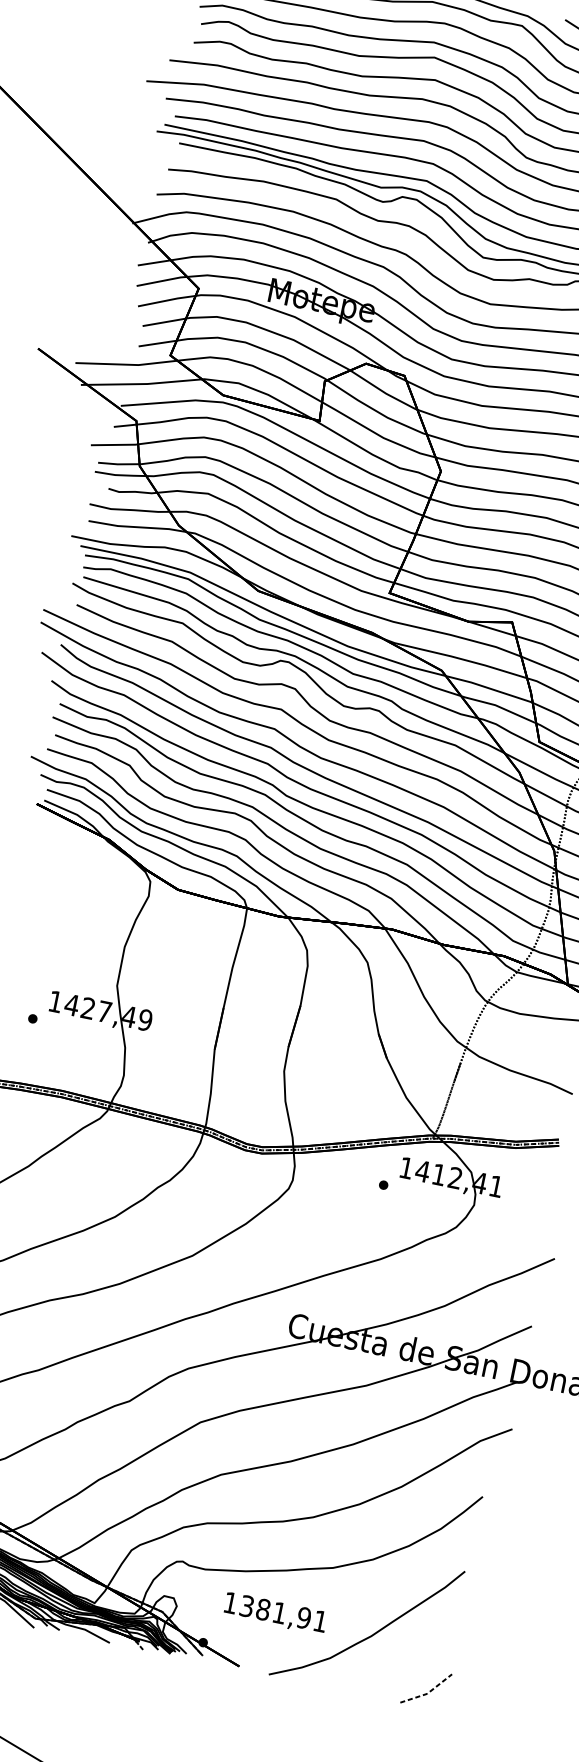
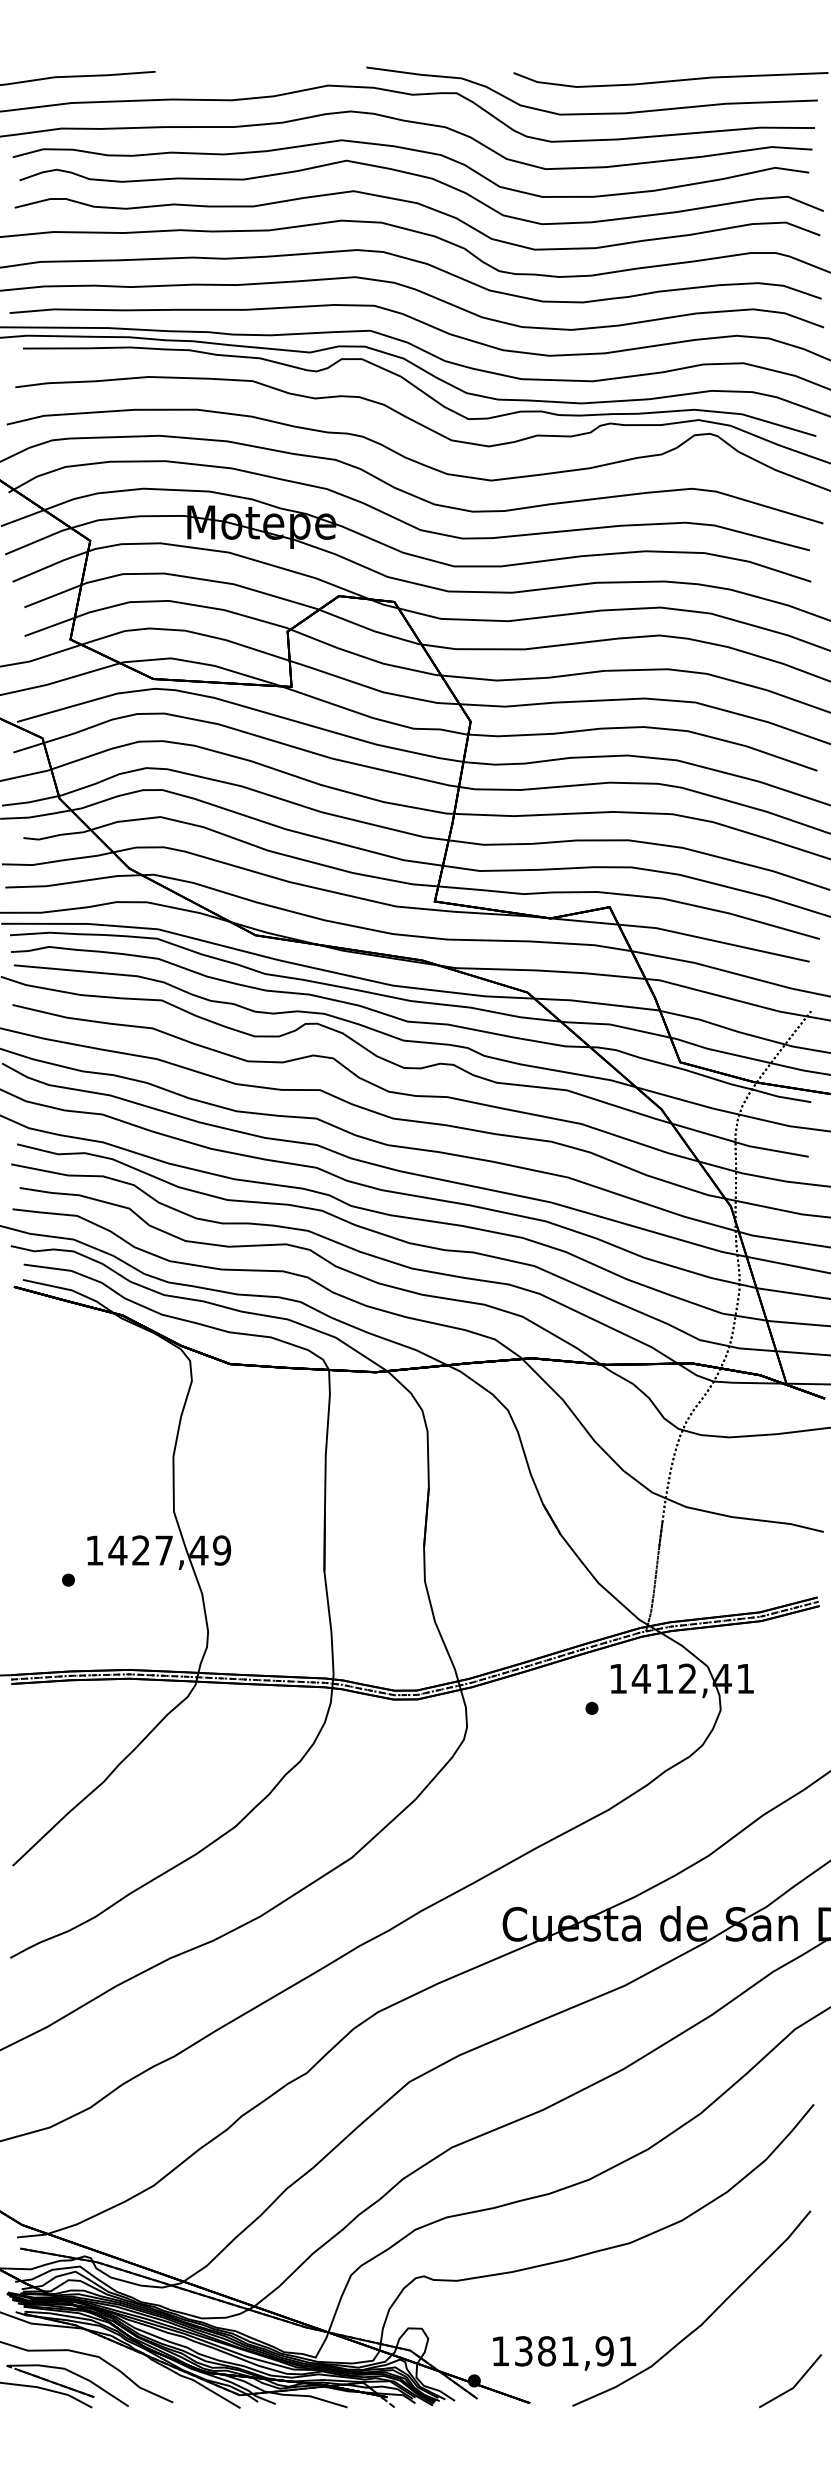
text: (275, 1613) -> (564, 2353), moved
line: (428, 1692) -> (794, 2386), dashed -> solid

